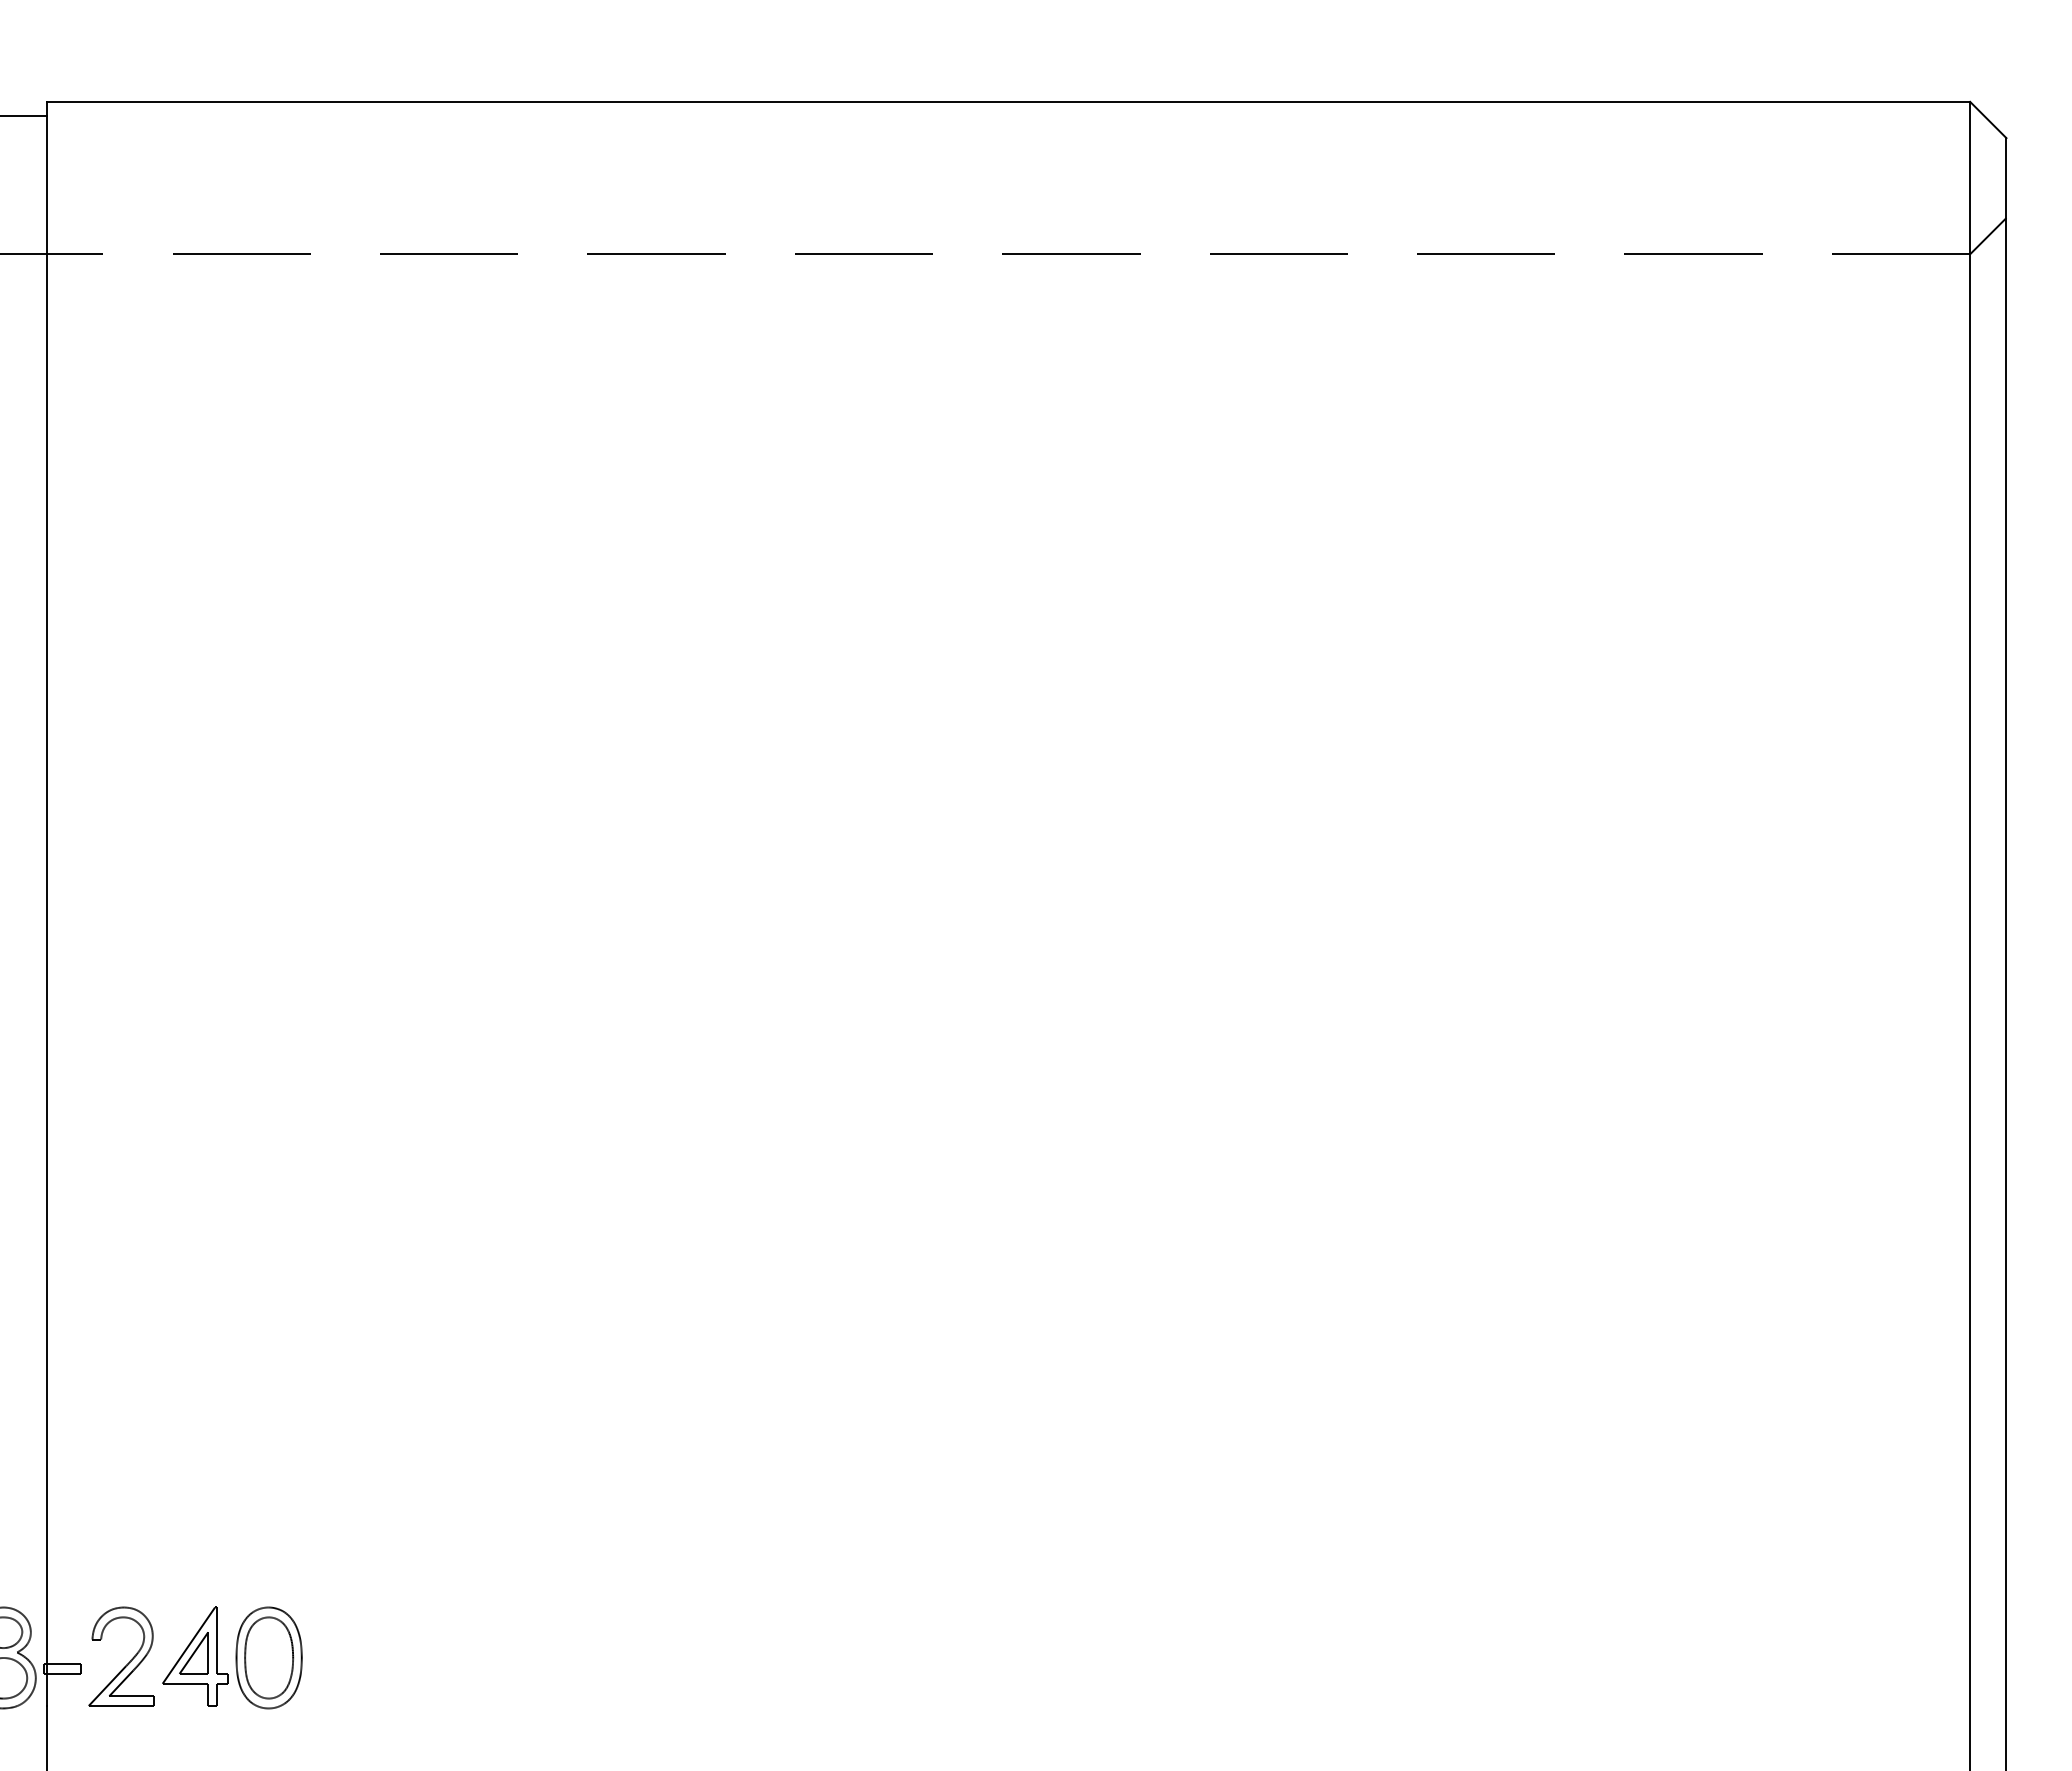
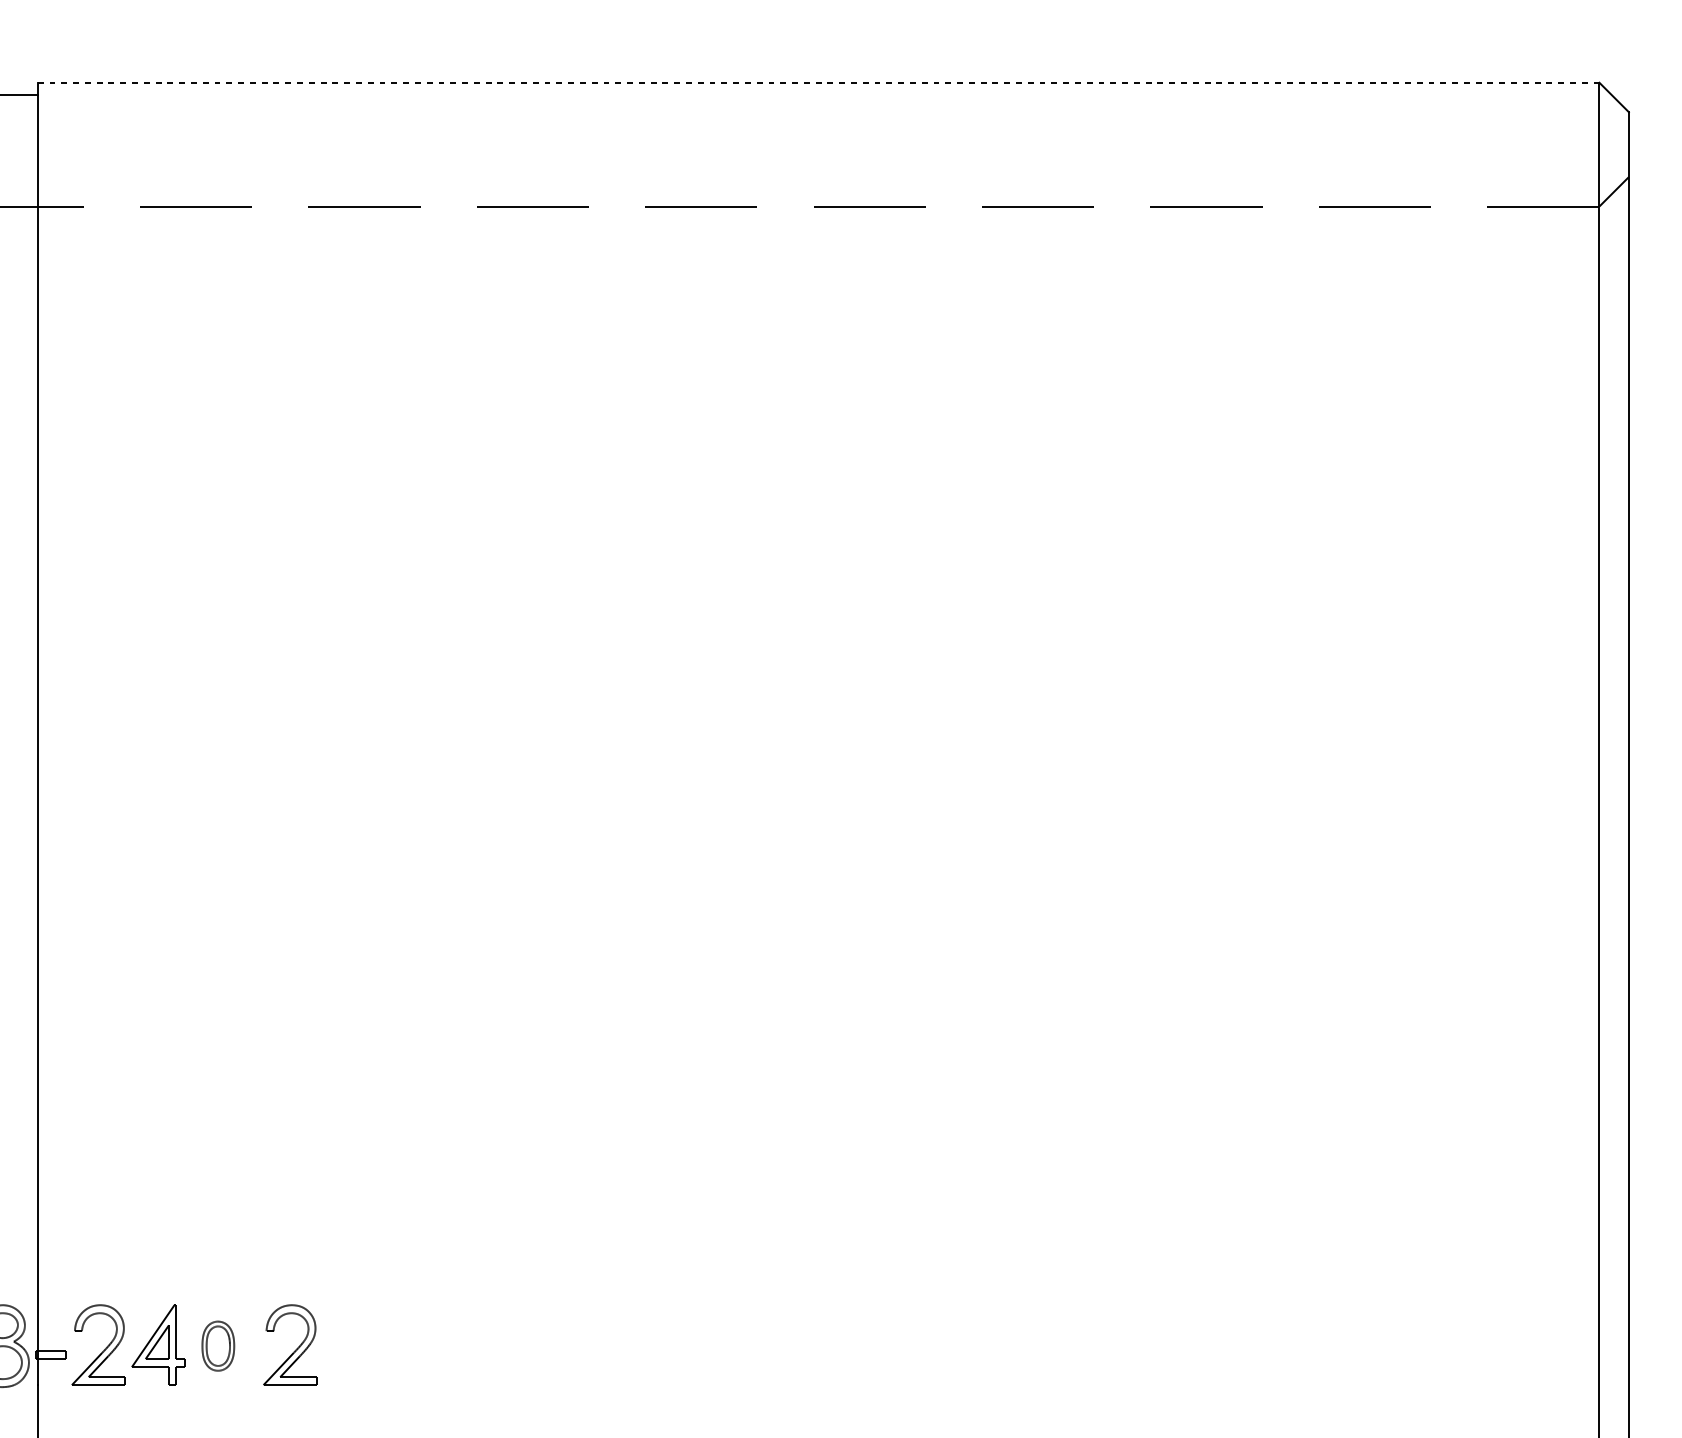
line: (1008, 101) -> (818, 82), solid -> dashed
part: (268, 1657) -> (217, 1345), size x0.6
part: (364, 1662) -> (295, 1349), added

